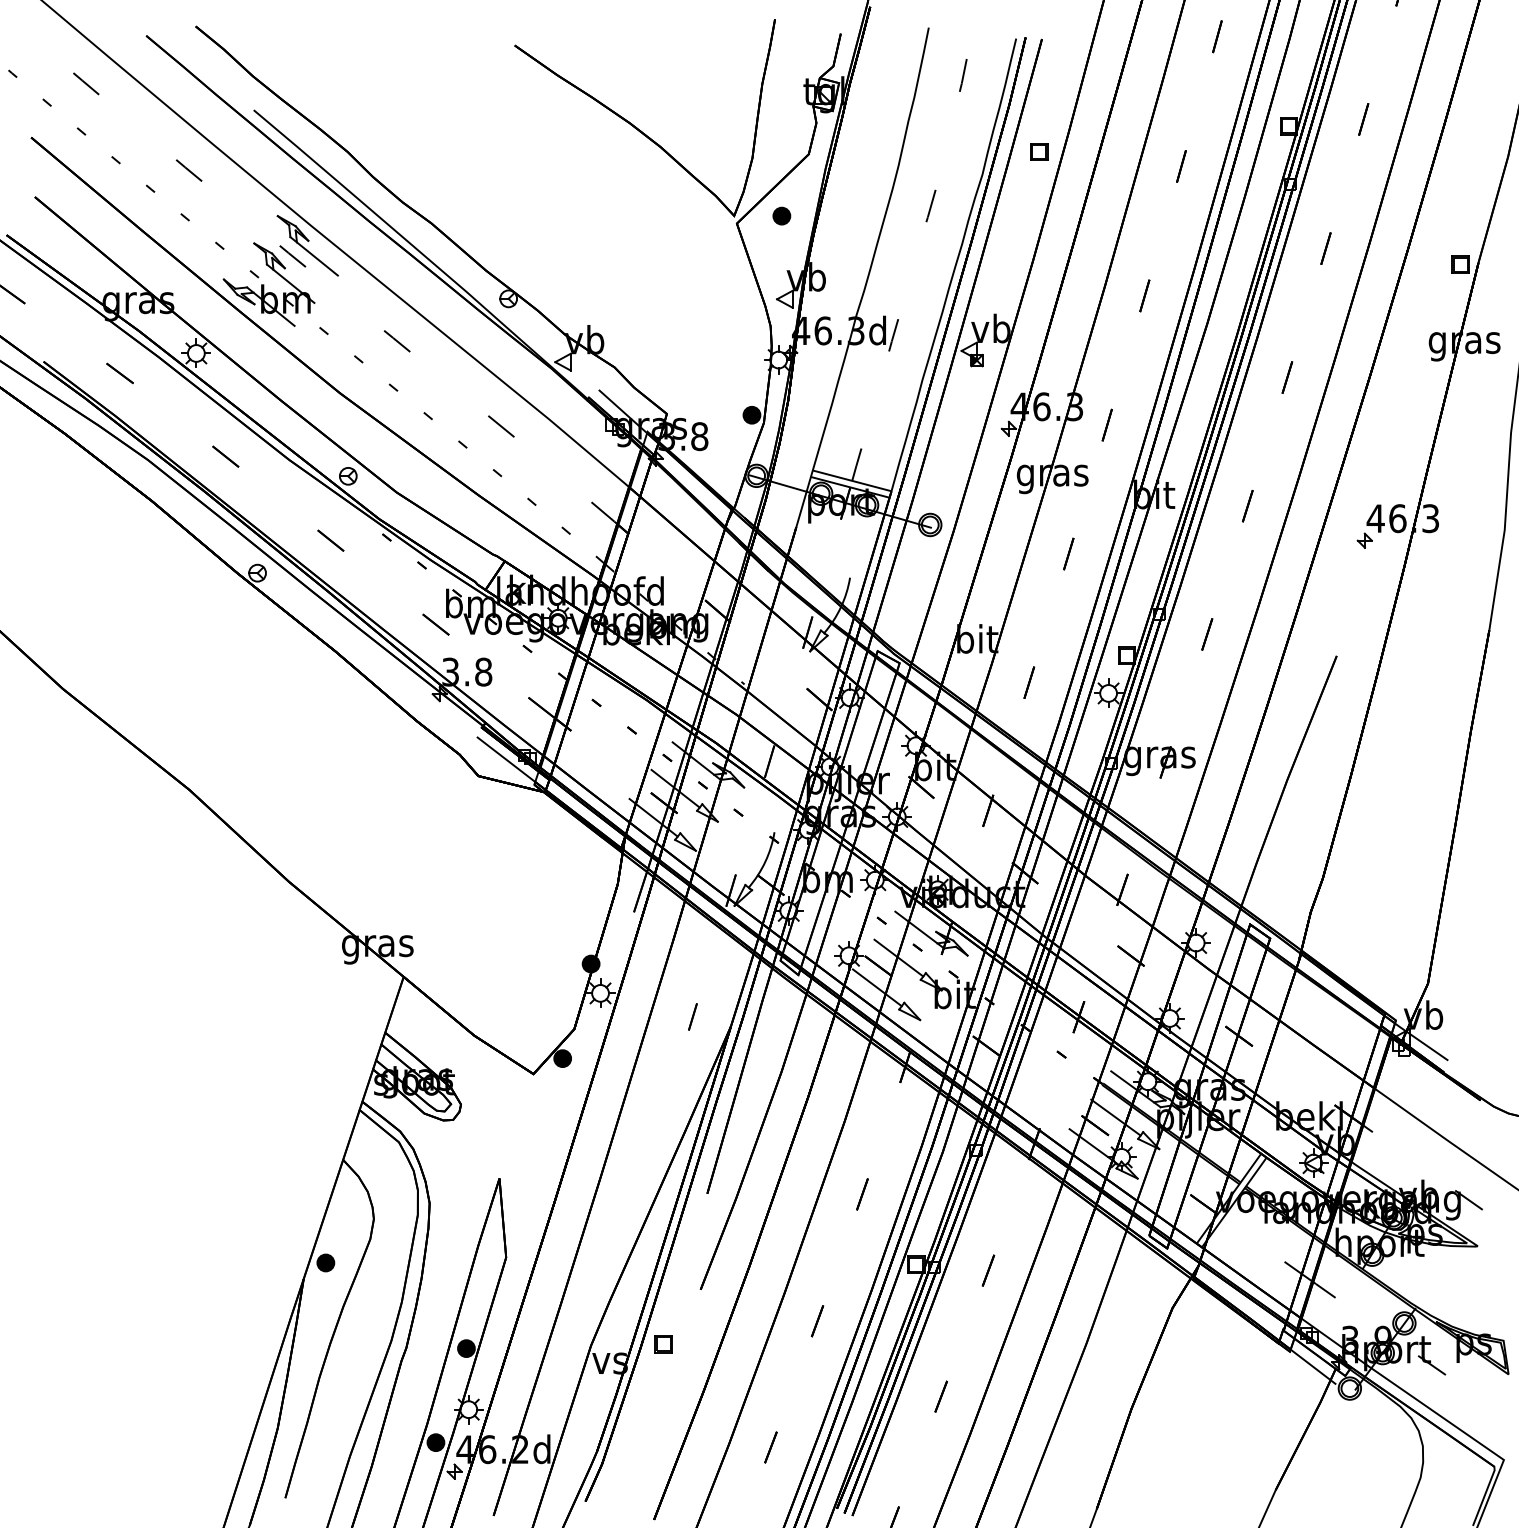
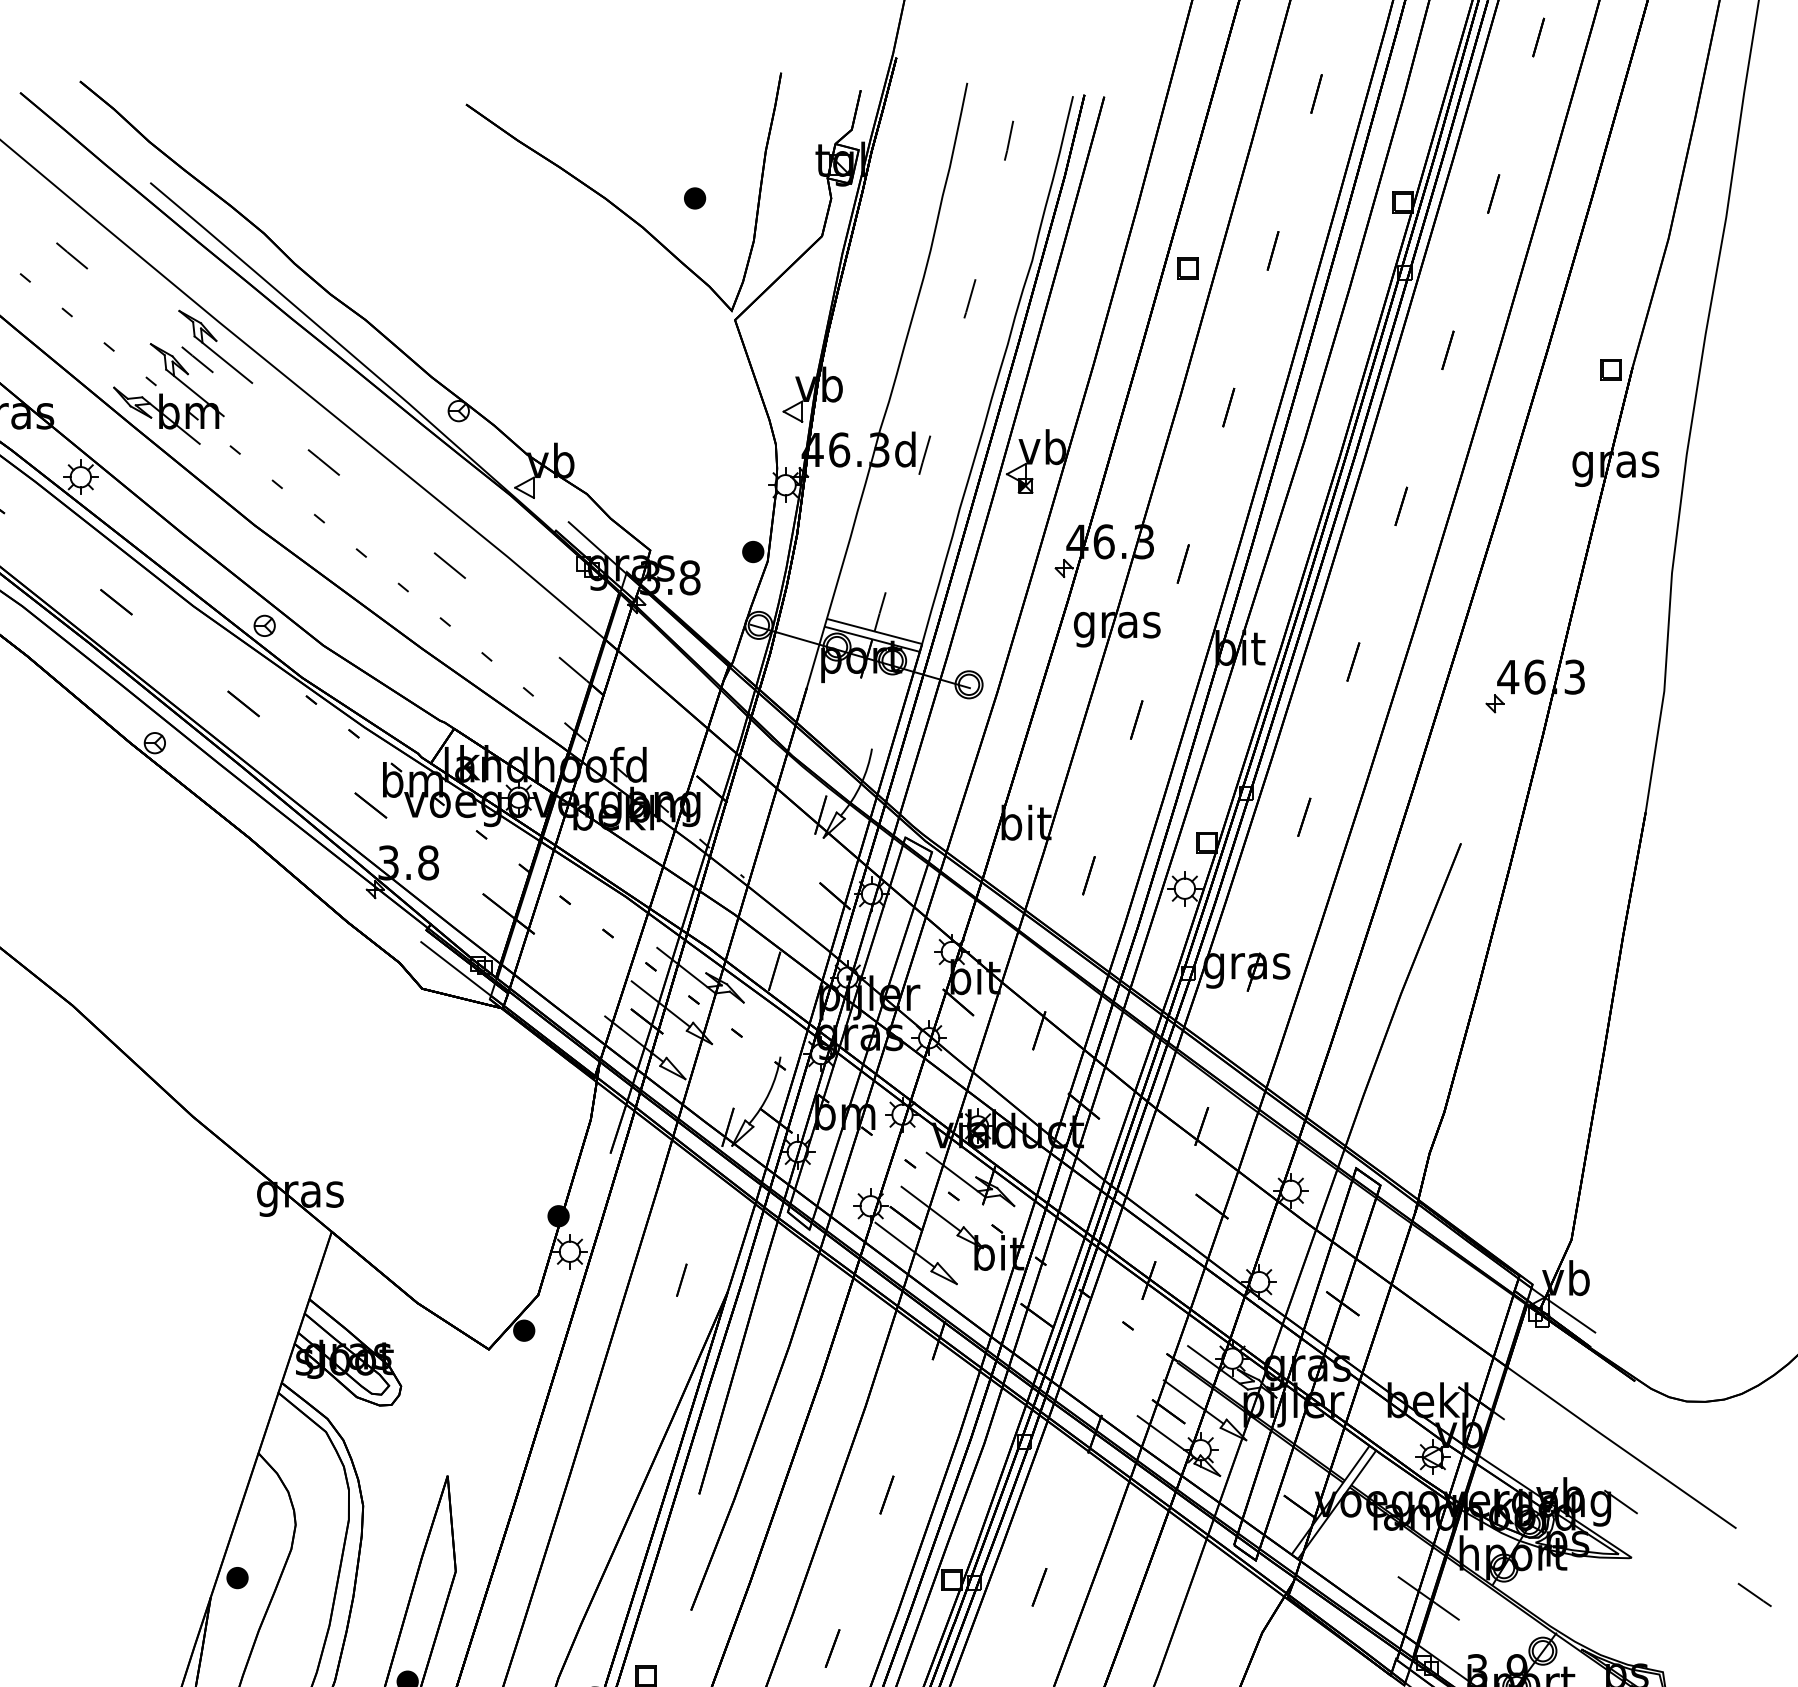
part: (1039, 151) -> (1188, 267), moved
part: (781, 215) -> (694, 197), moved

